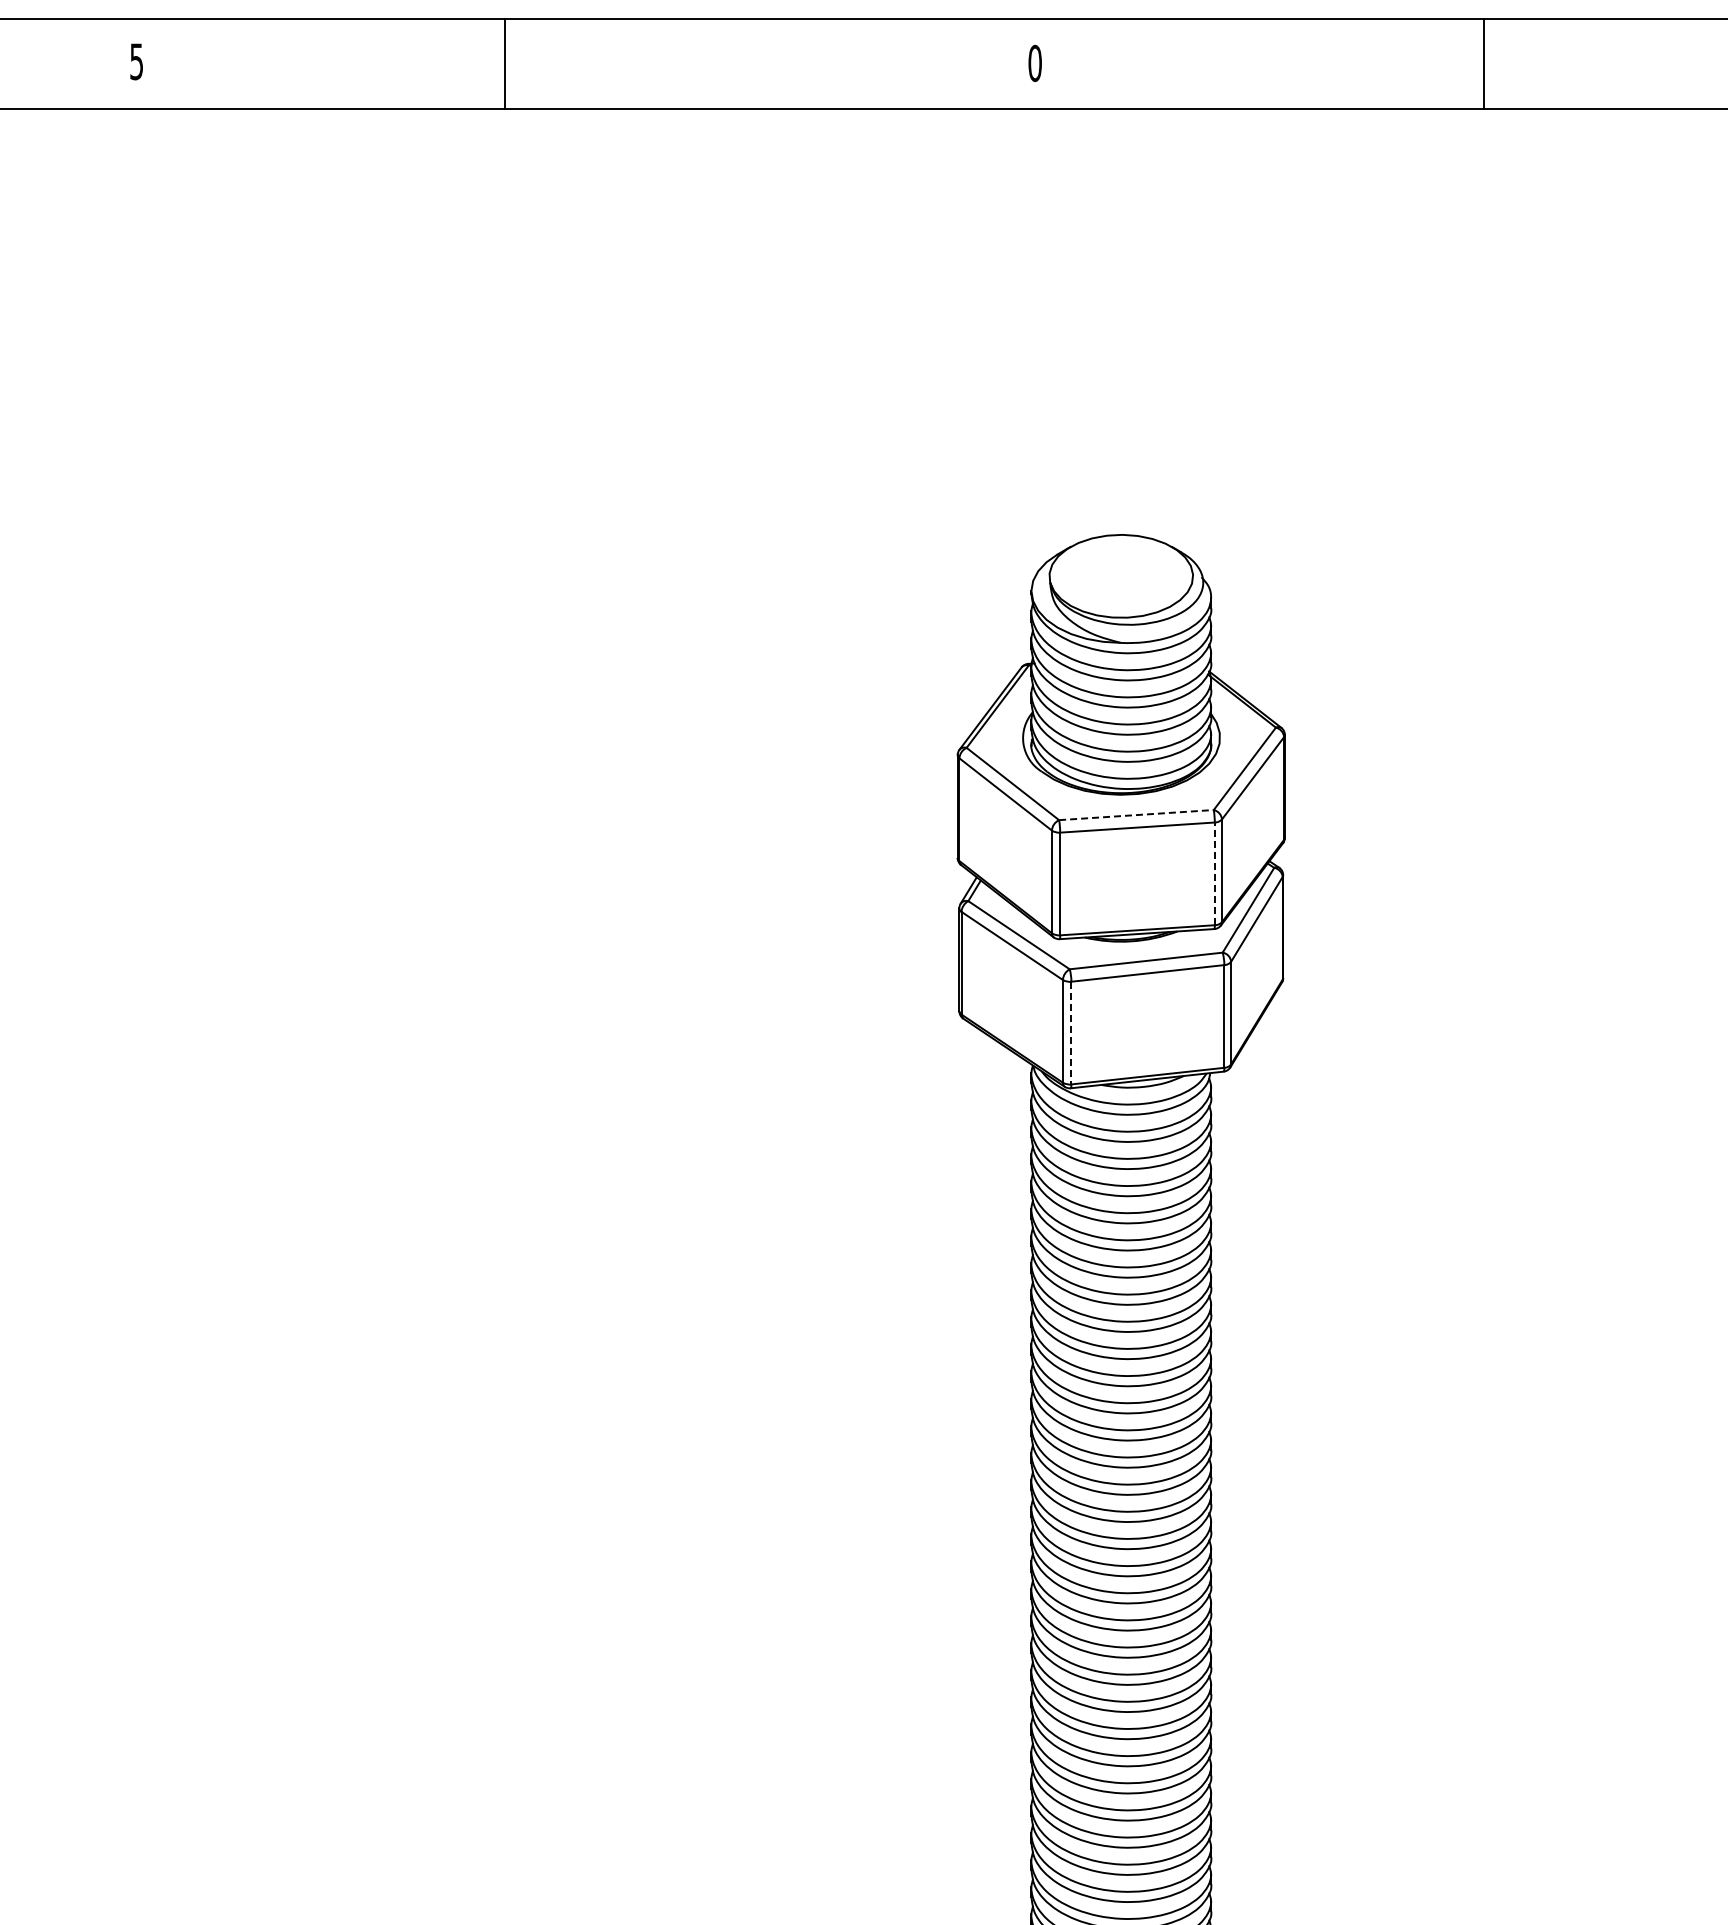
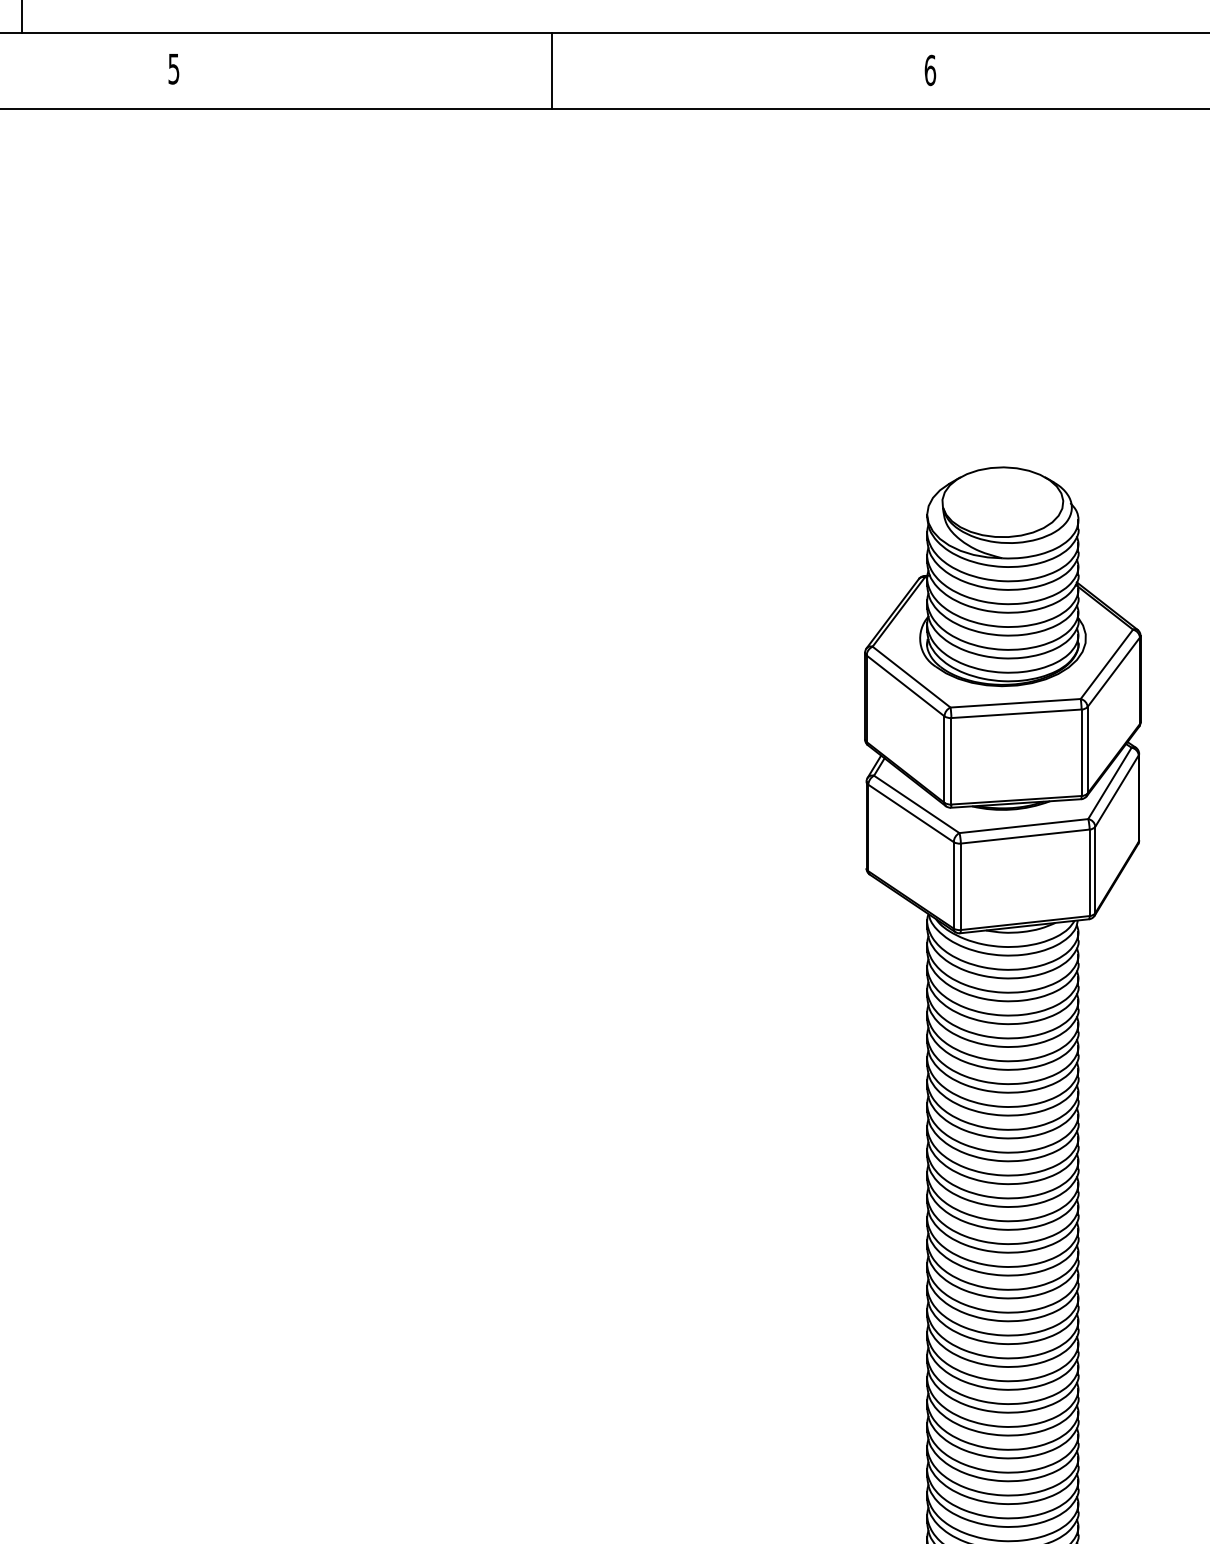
text: (1034, 62) -> (929, 69), 0 -> 6
line: (505, 64) -> (551, 71), moved
line: (1136, 815) -> (1015, 703), dashed -> solid
line: (1214, 873) -> (1081, 752), dashed -> solid
line: (1071, 1033) -> (960, 887), dashed -> solid

